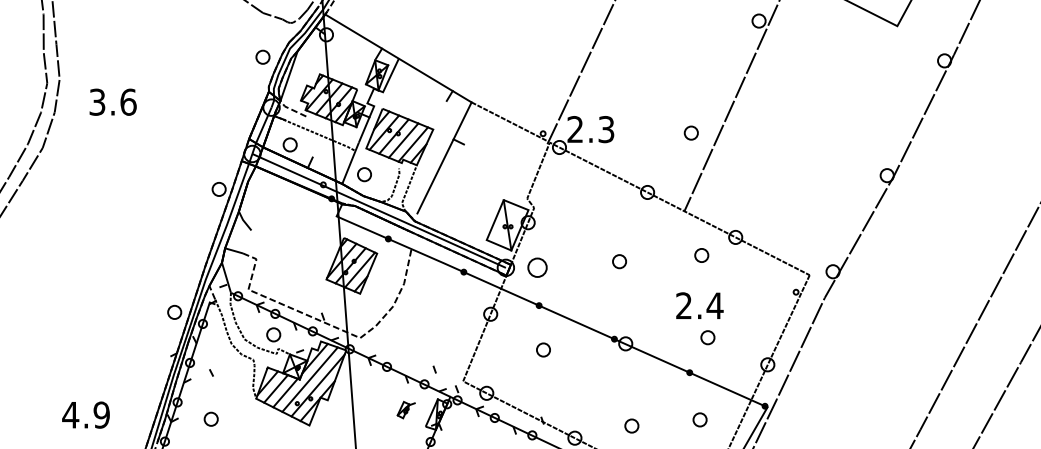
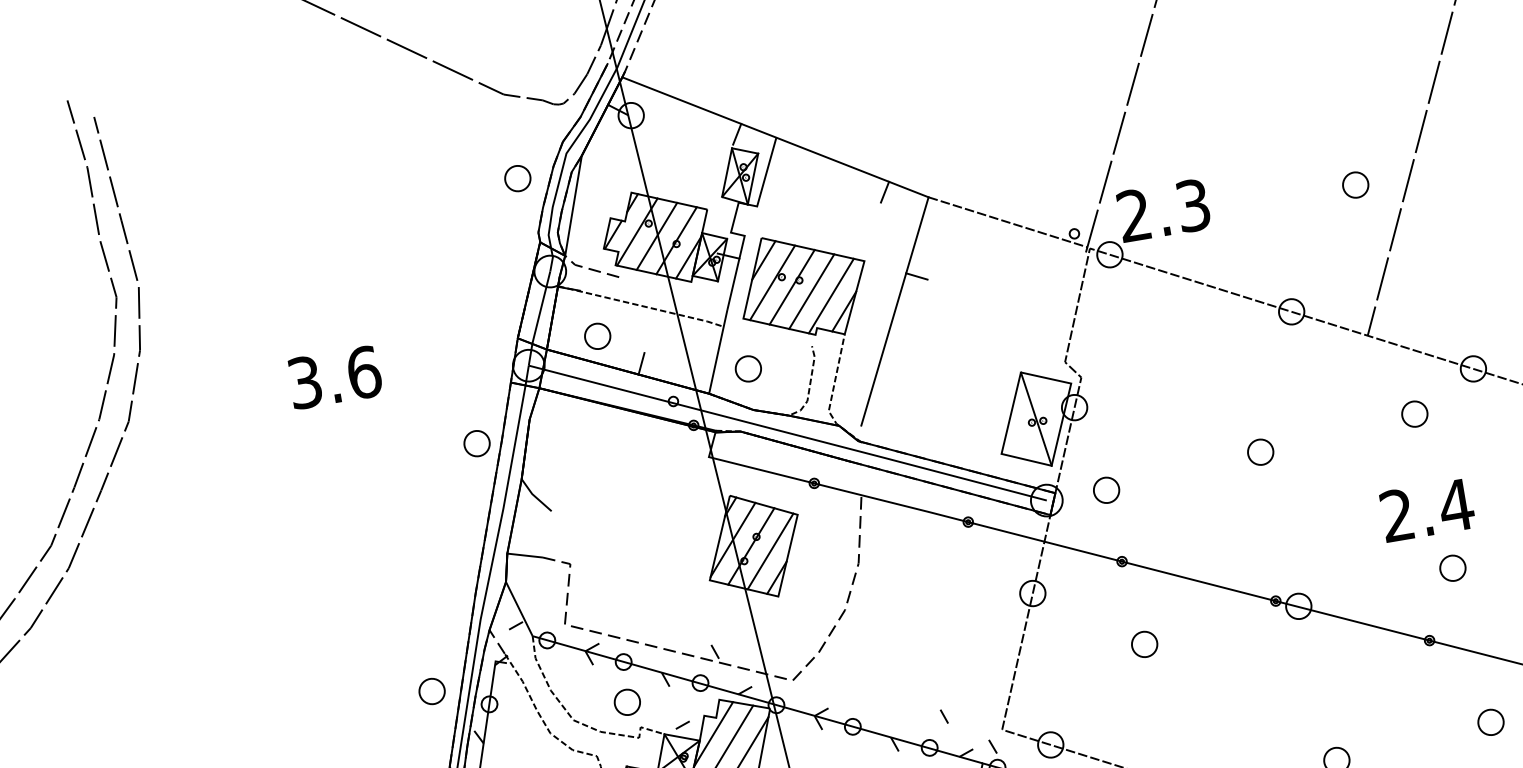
text: (112, 101) -> (333, 376), moved
part: (536, 267) -> (1104, 489), size x0.71
part: (699, 419) -> (1489, 721), moved

